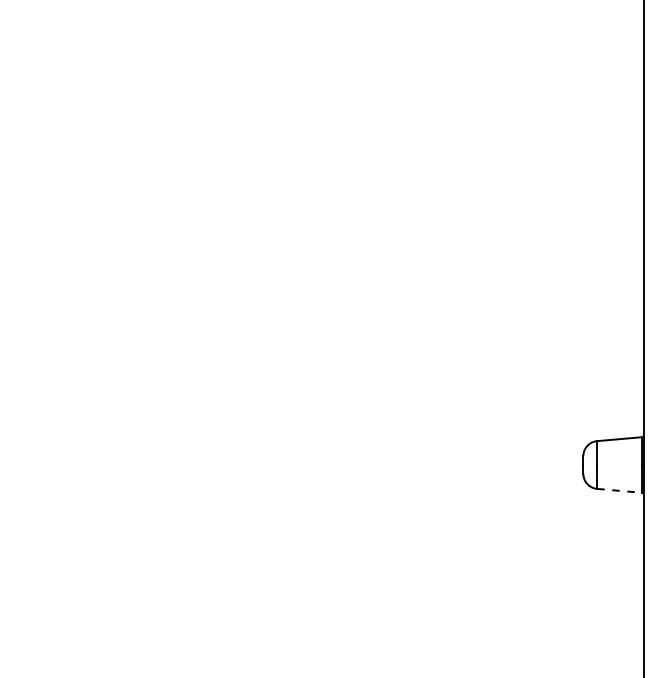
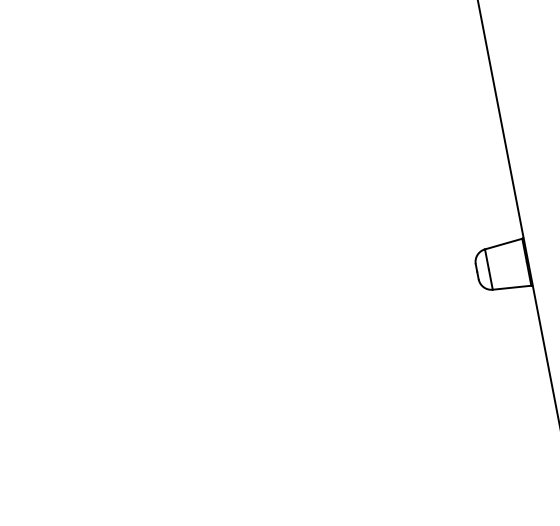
line: (619, 490) -> (511, 287), dashed -> solid

